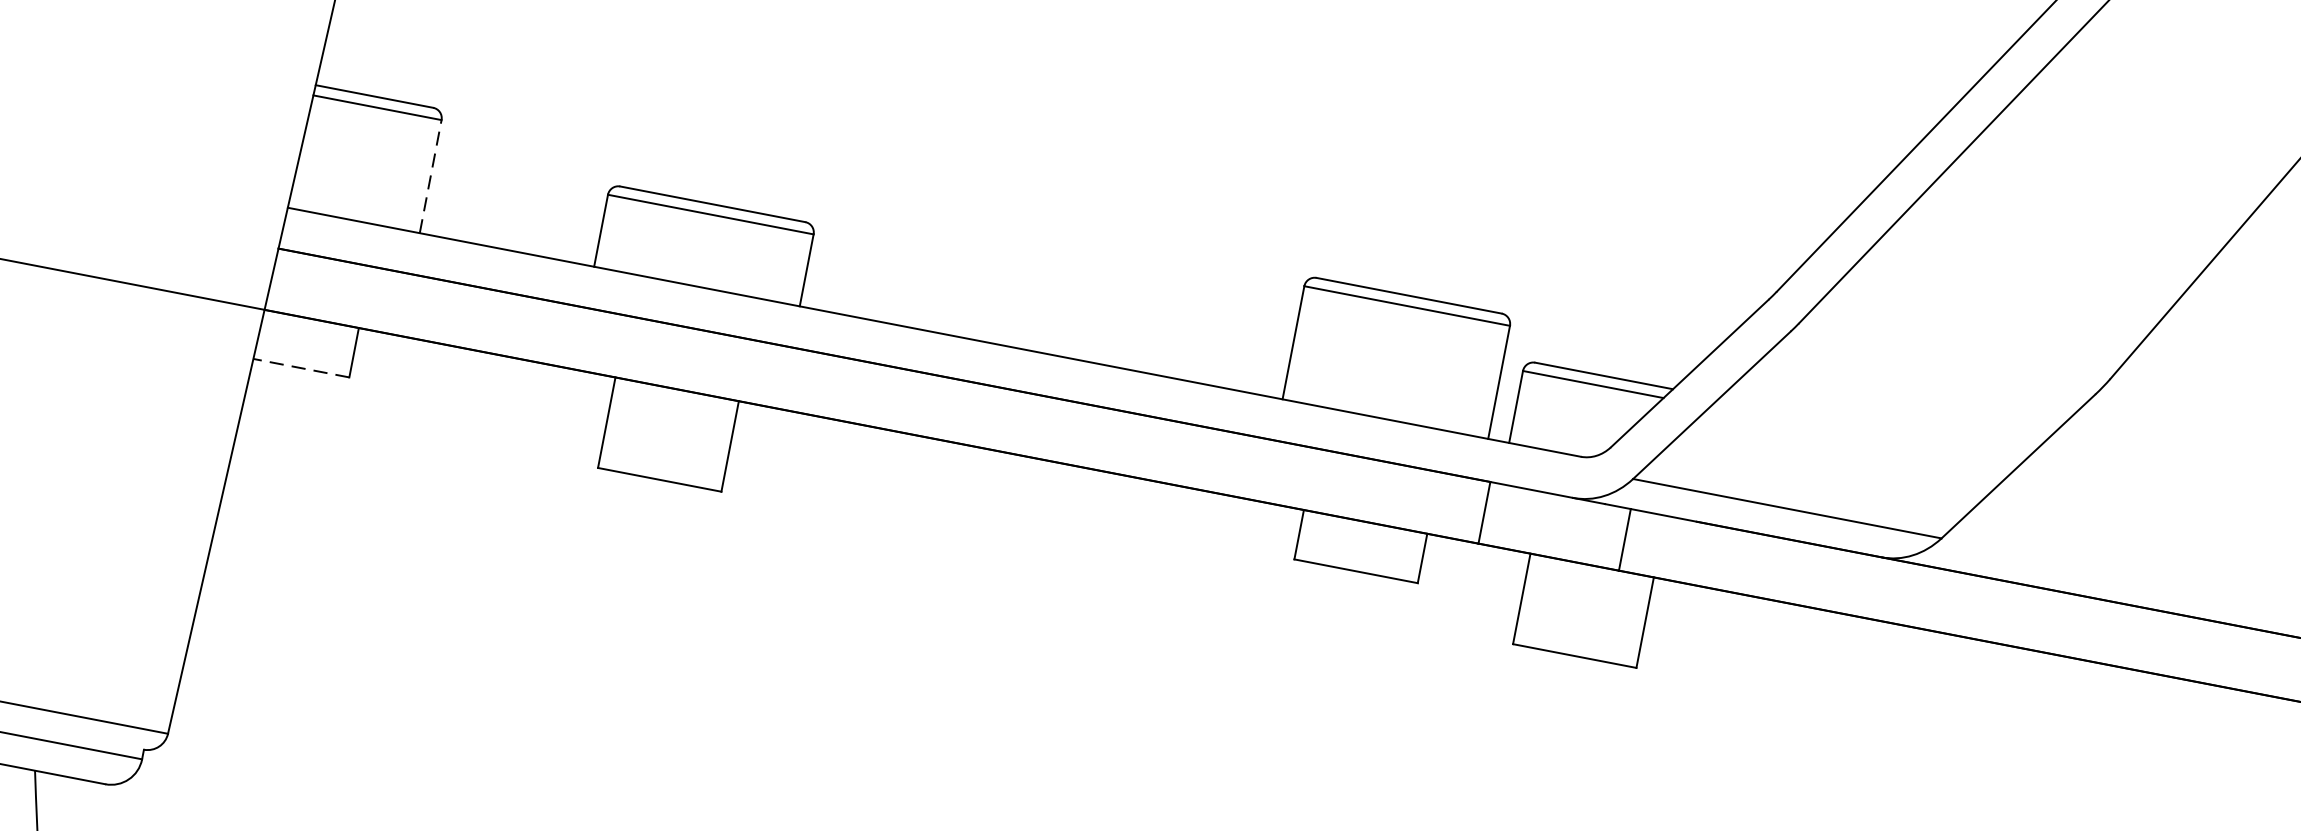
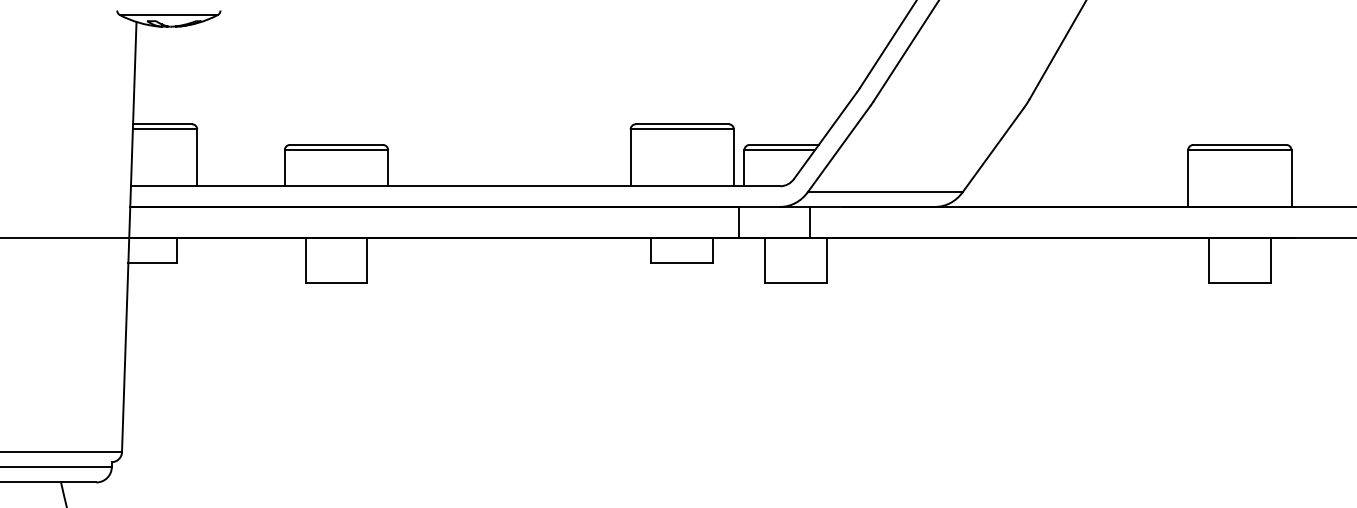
line: (431, 176) -> (197, 157), dashed -> solid
line: (301, 367) -> (152, 262), dashed -> solid

